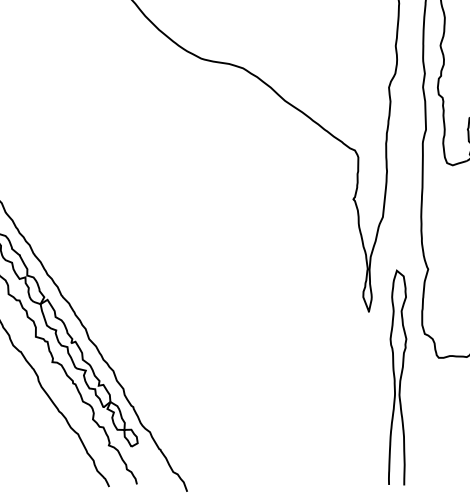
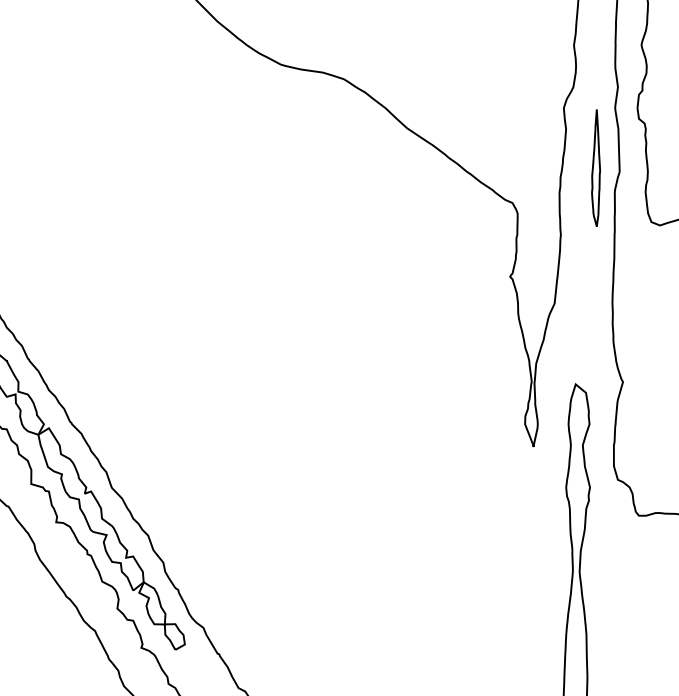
part: (409, 127) -> (594, 168), added

